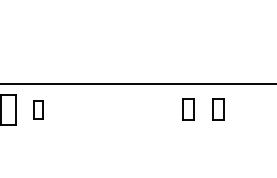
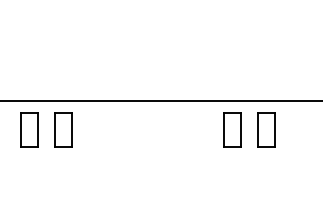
part: (38, 109) -> (63, 129), size x1.67
part: (188, 109) -> (232, 129), size x1.43
part: (218, 109) -> (266, 129), size x1.43

